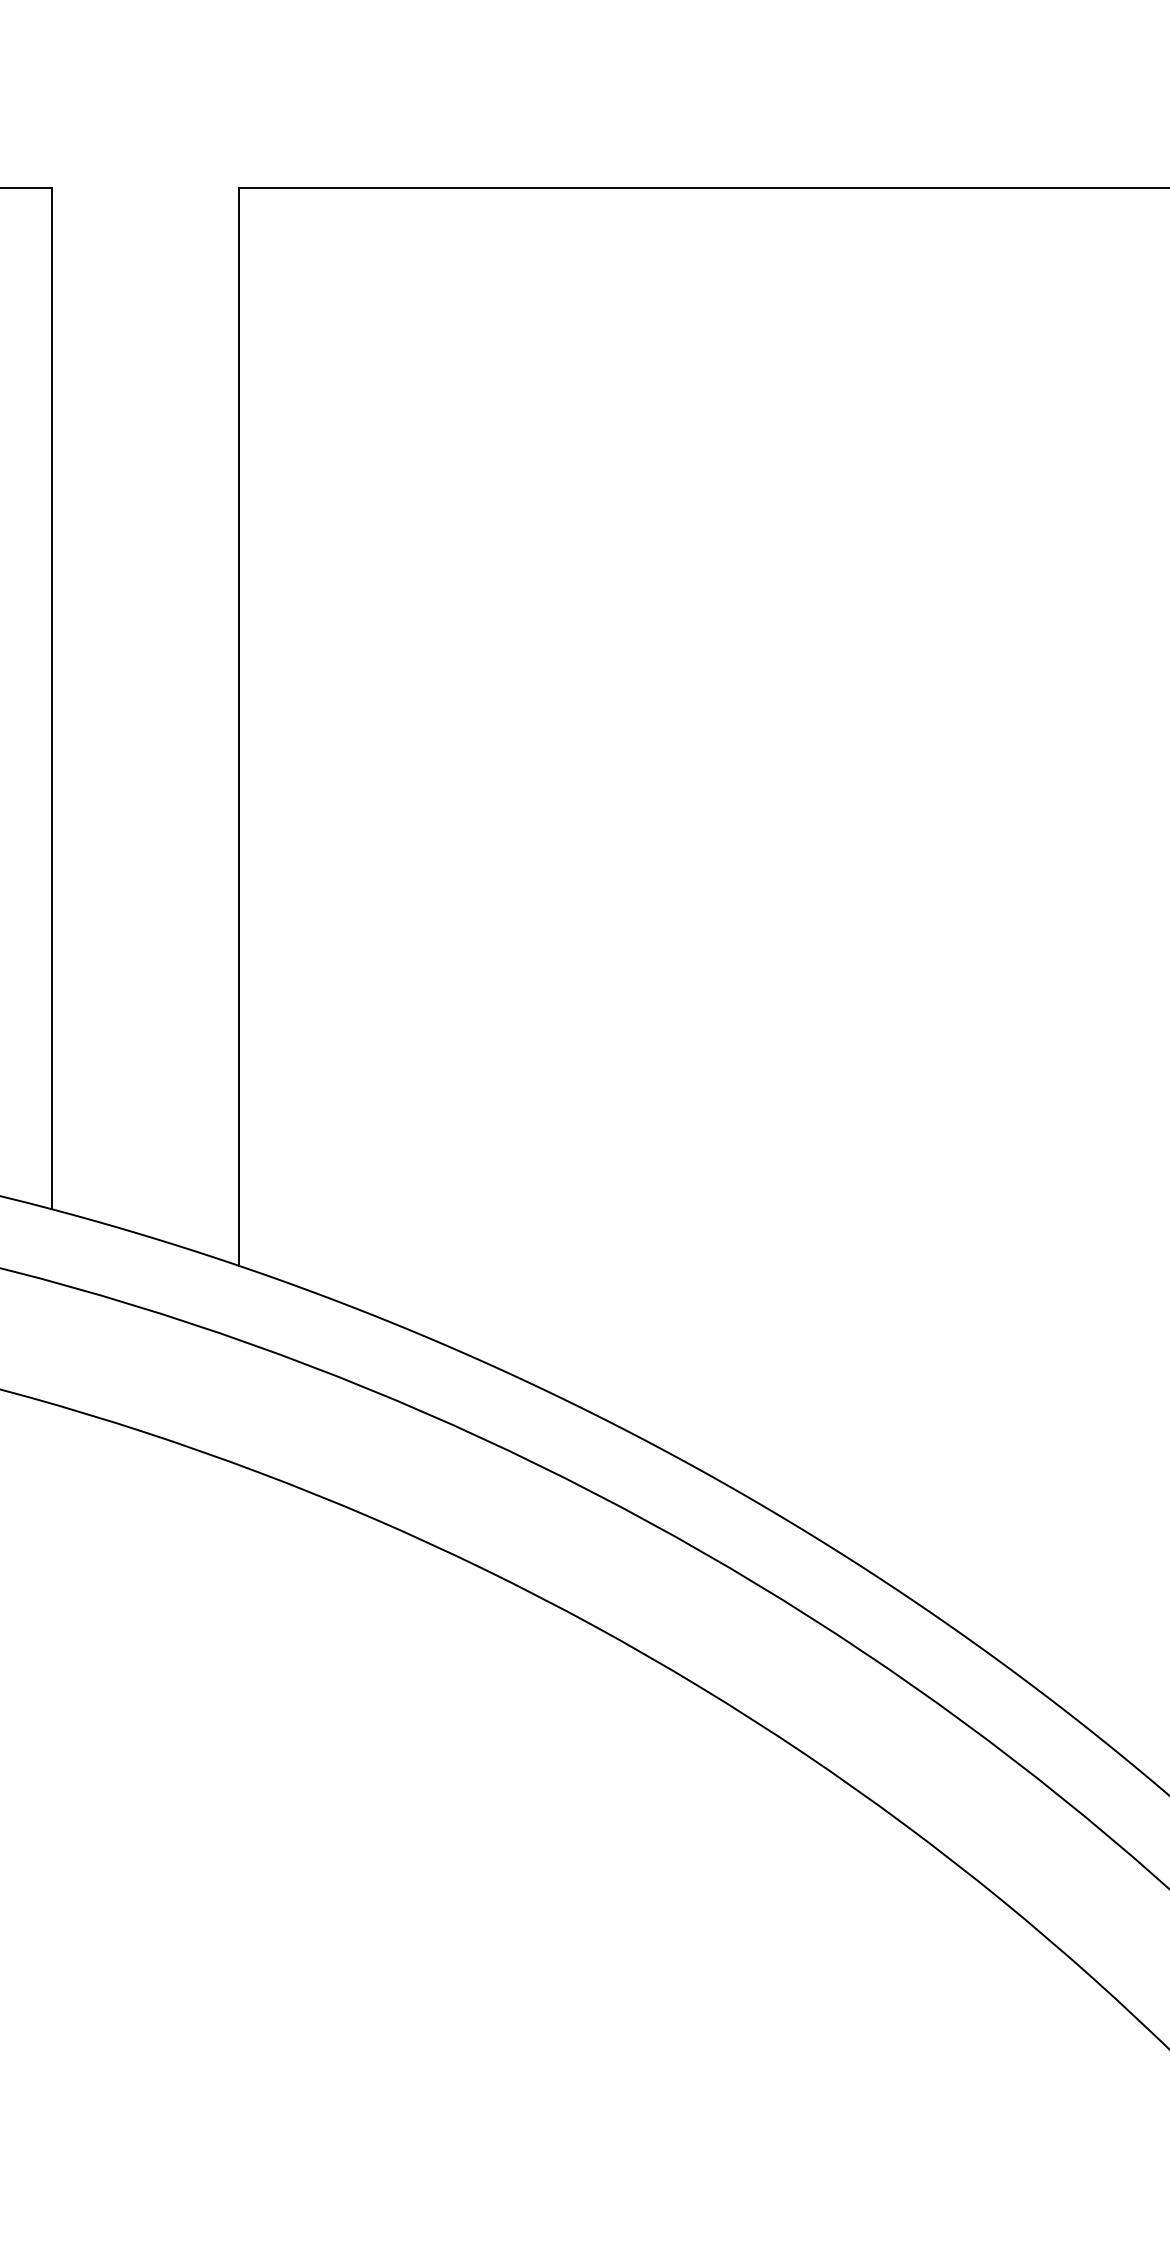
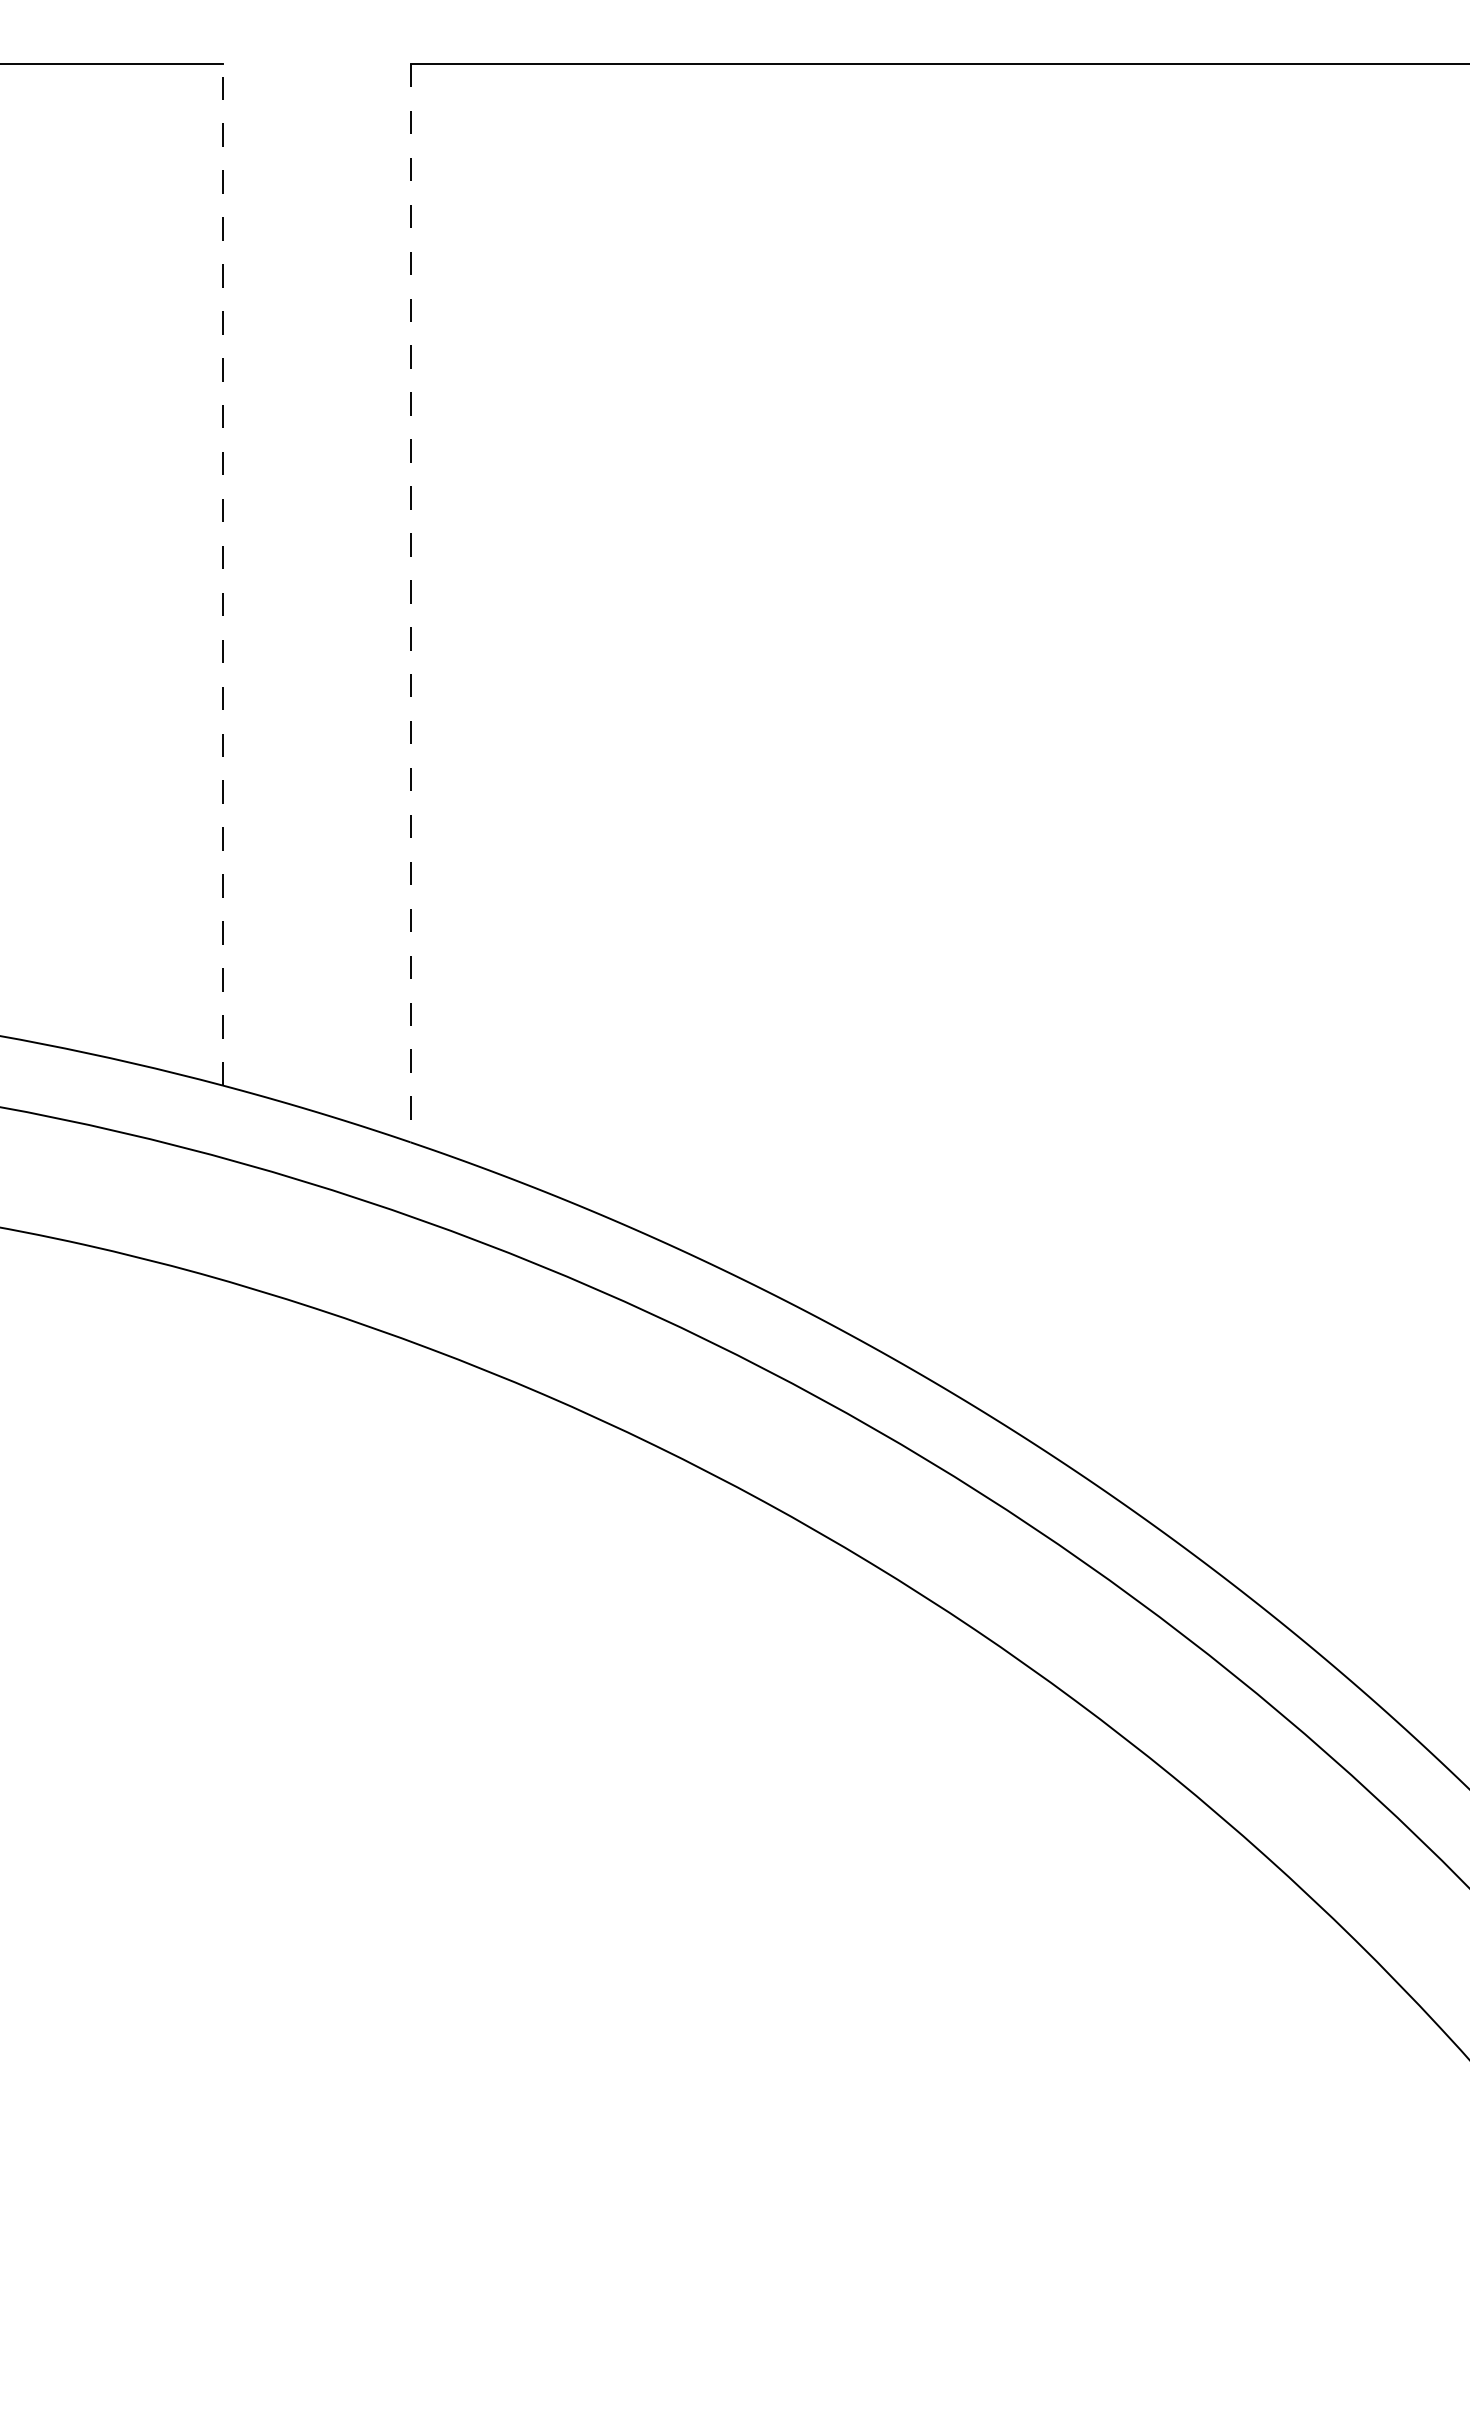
line: (51, 698) -> (222, 574), solid -> dashed
line: (239, 727) -> (410, 603), solid -> dashed

